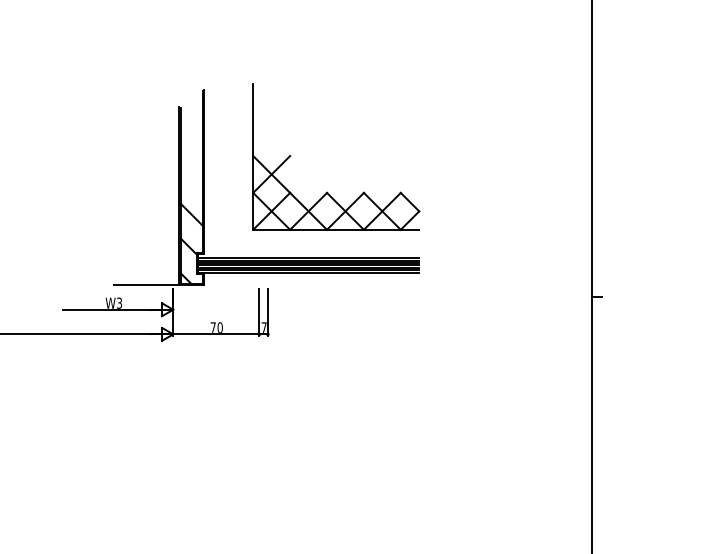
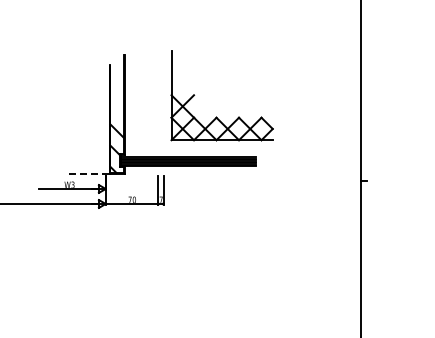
part: (326, 190) -> (216, 116), moved
line: (146, 284) -> (89, 173), solid -> dashed

